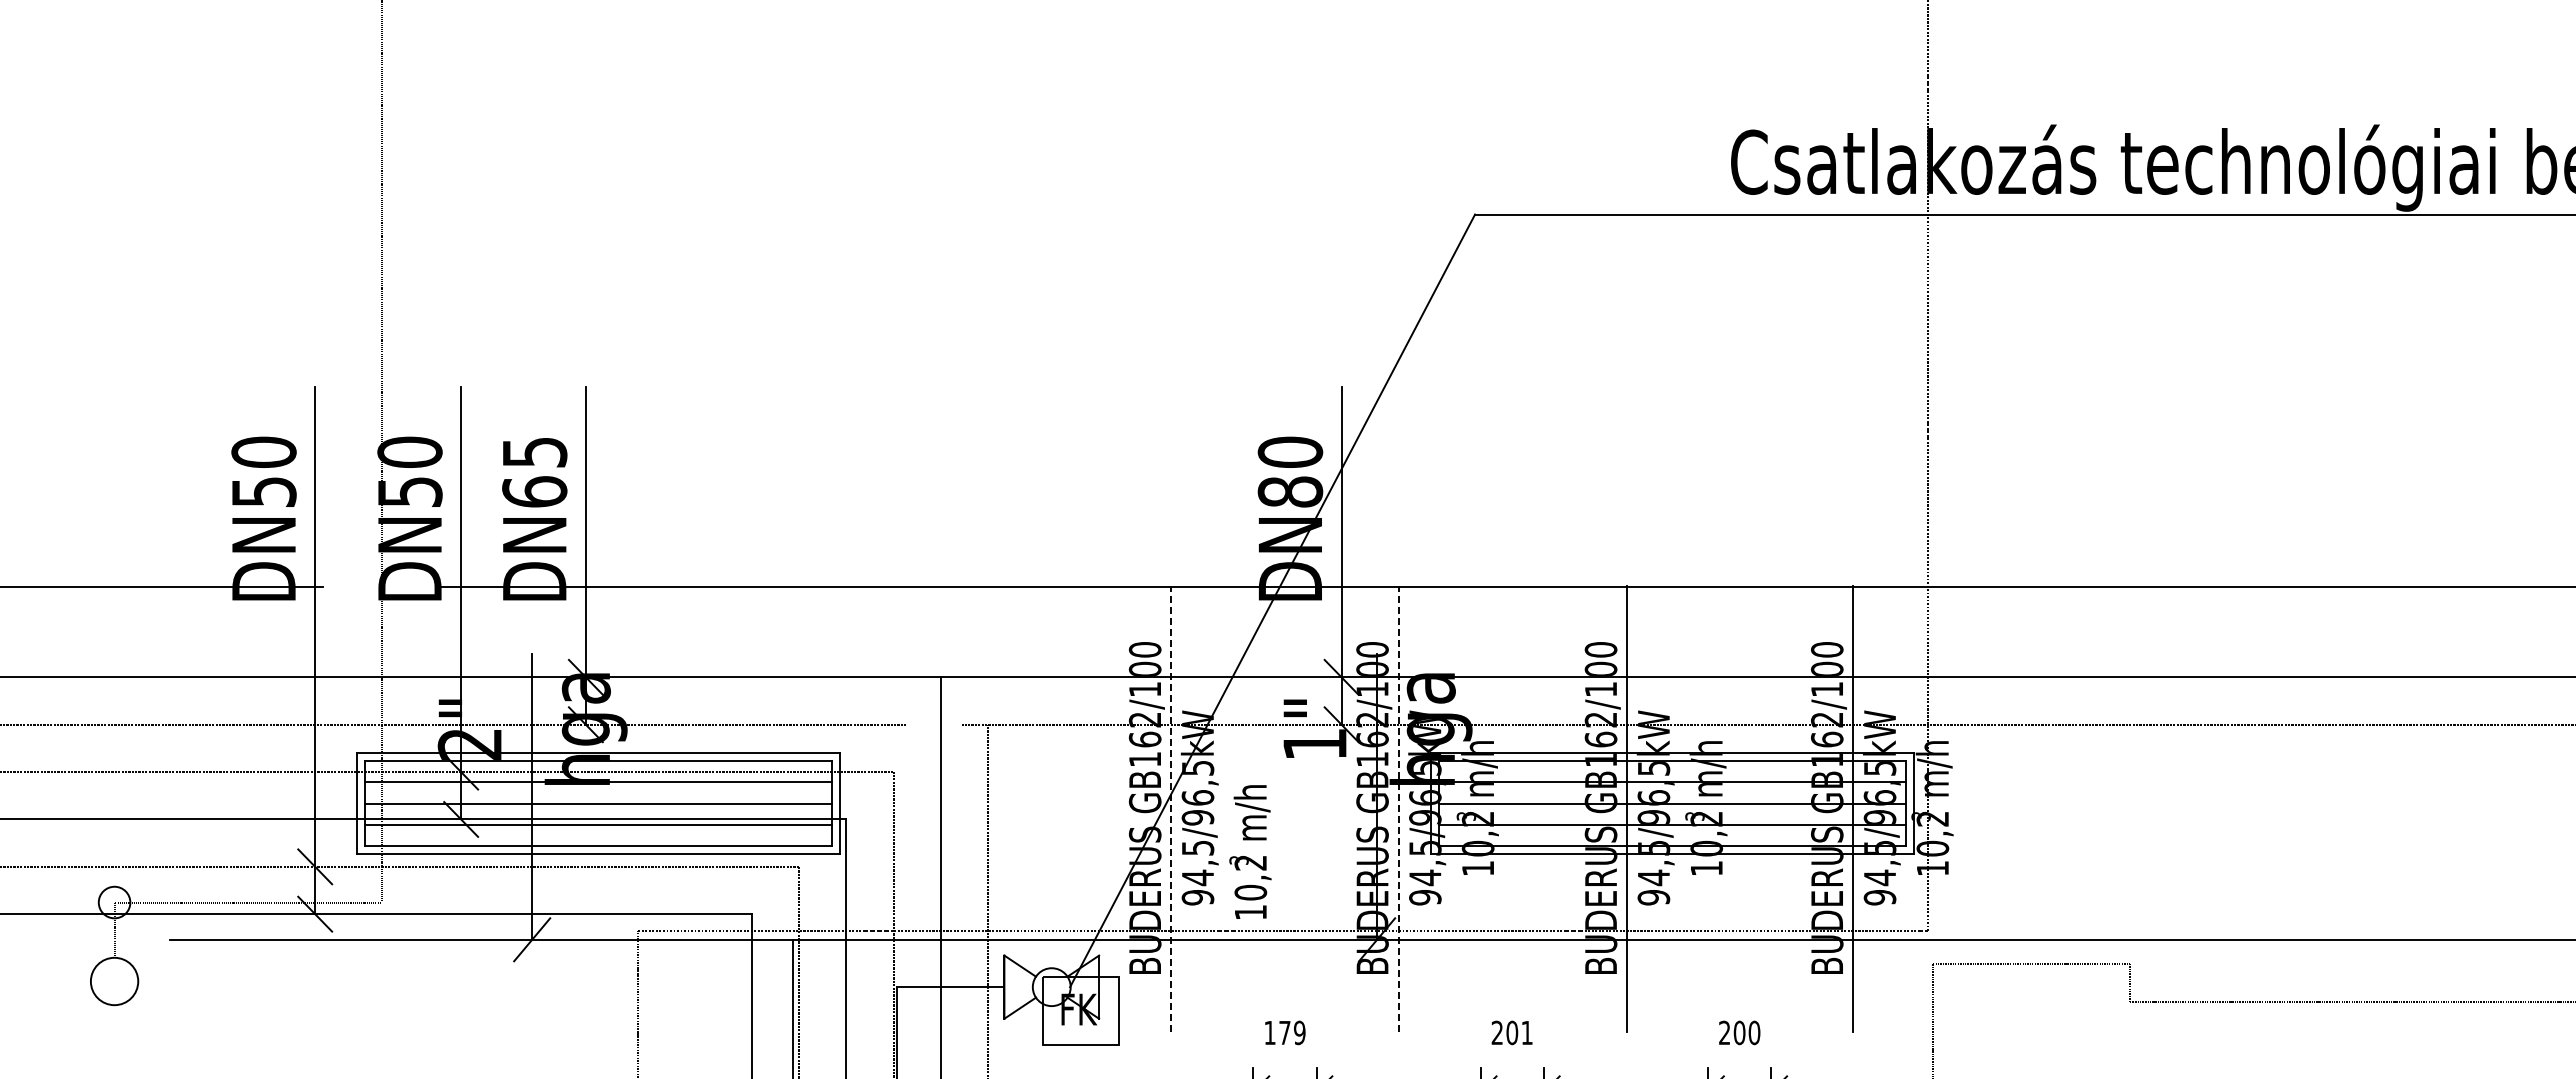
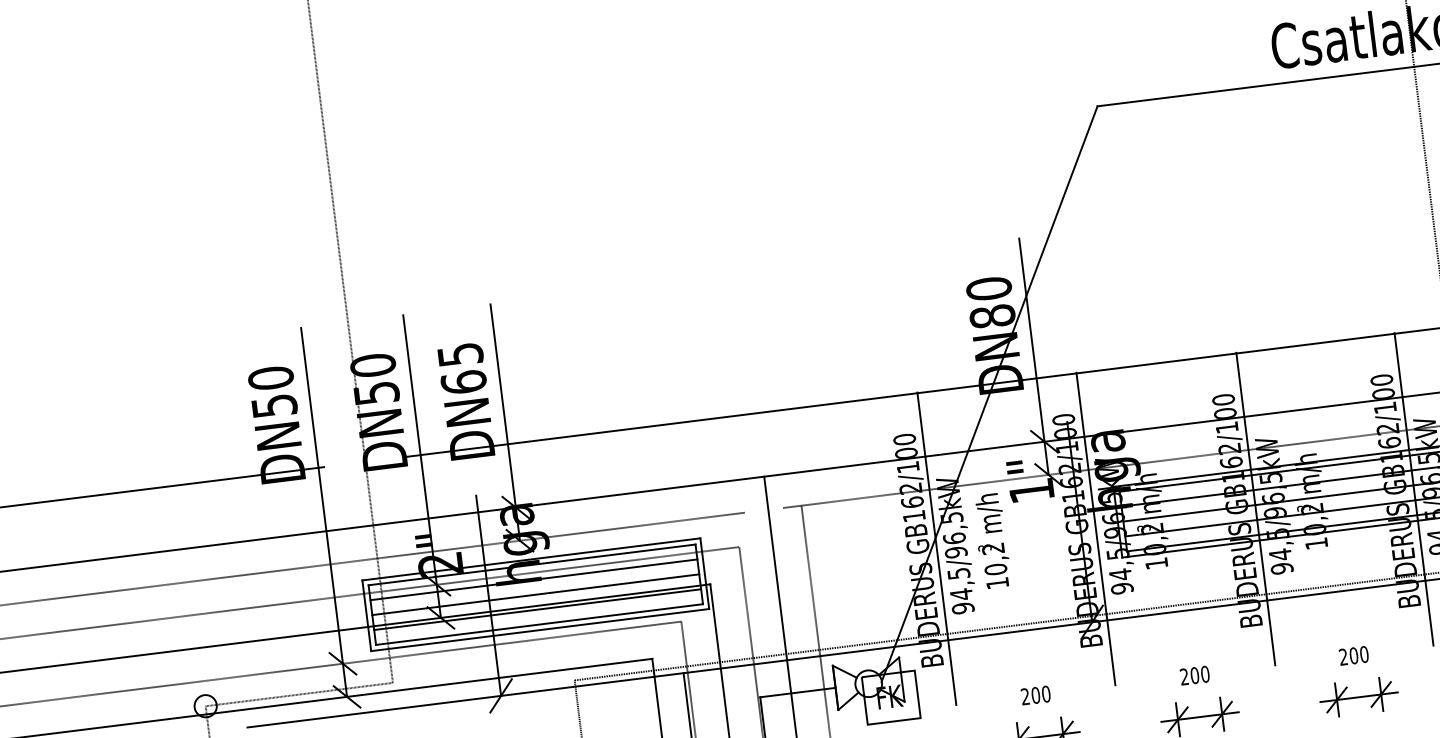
line: (1171, 808) -> (936, 548), dashed -> solid
line: (1398, 808) -> (1095, 528), dashed -> solid
text: (1250, 851) -> (992, 540), moved
text: (1284, 1032) -> (1035, 695), 179 -> 200
text: (1526, 1032) -> (1204, 674), 201 -> 200

